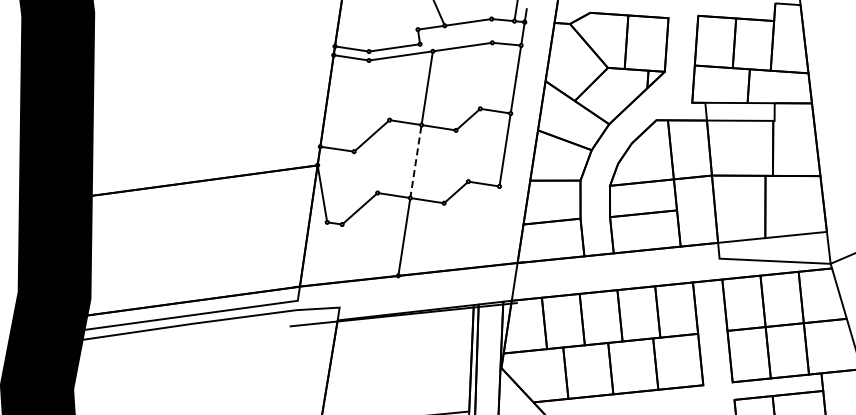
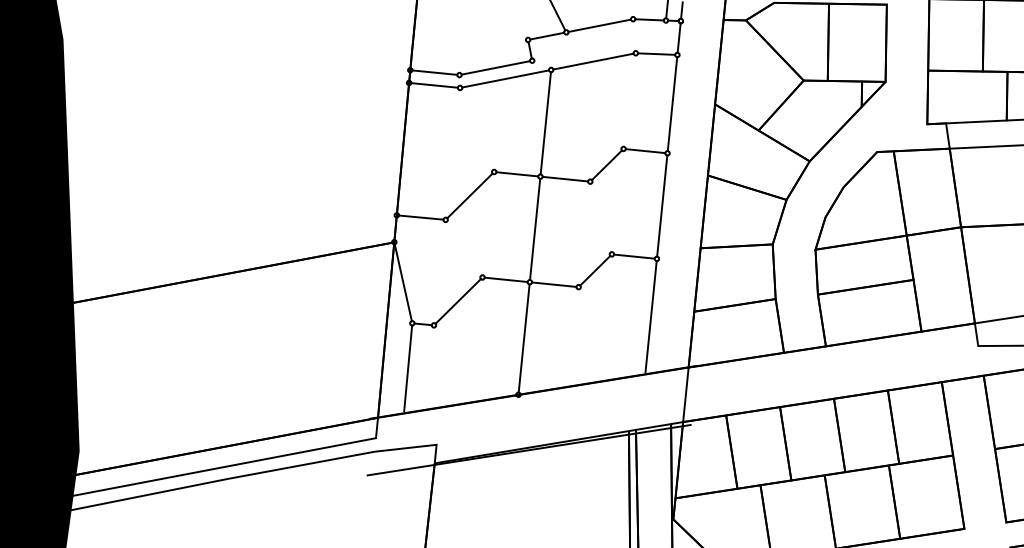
line: (415, 162) -> (534, 230), dashed -> solid
line: (493, 226) -> (651, 316), added
line: (322, 252) -> (407, 366), added

